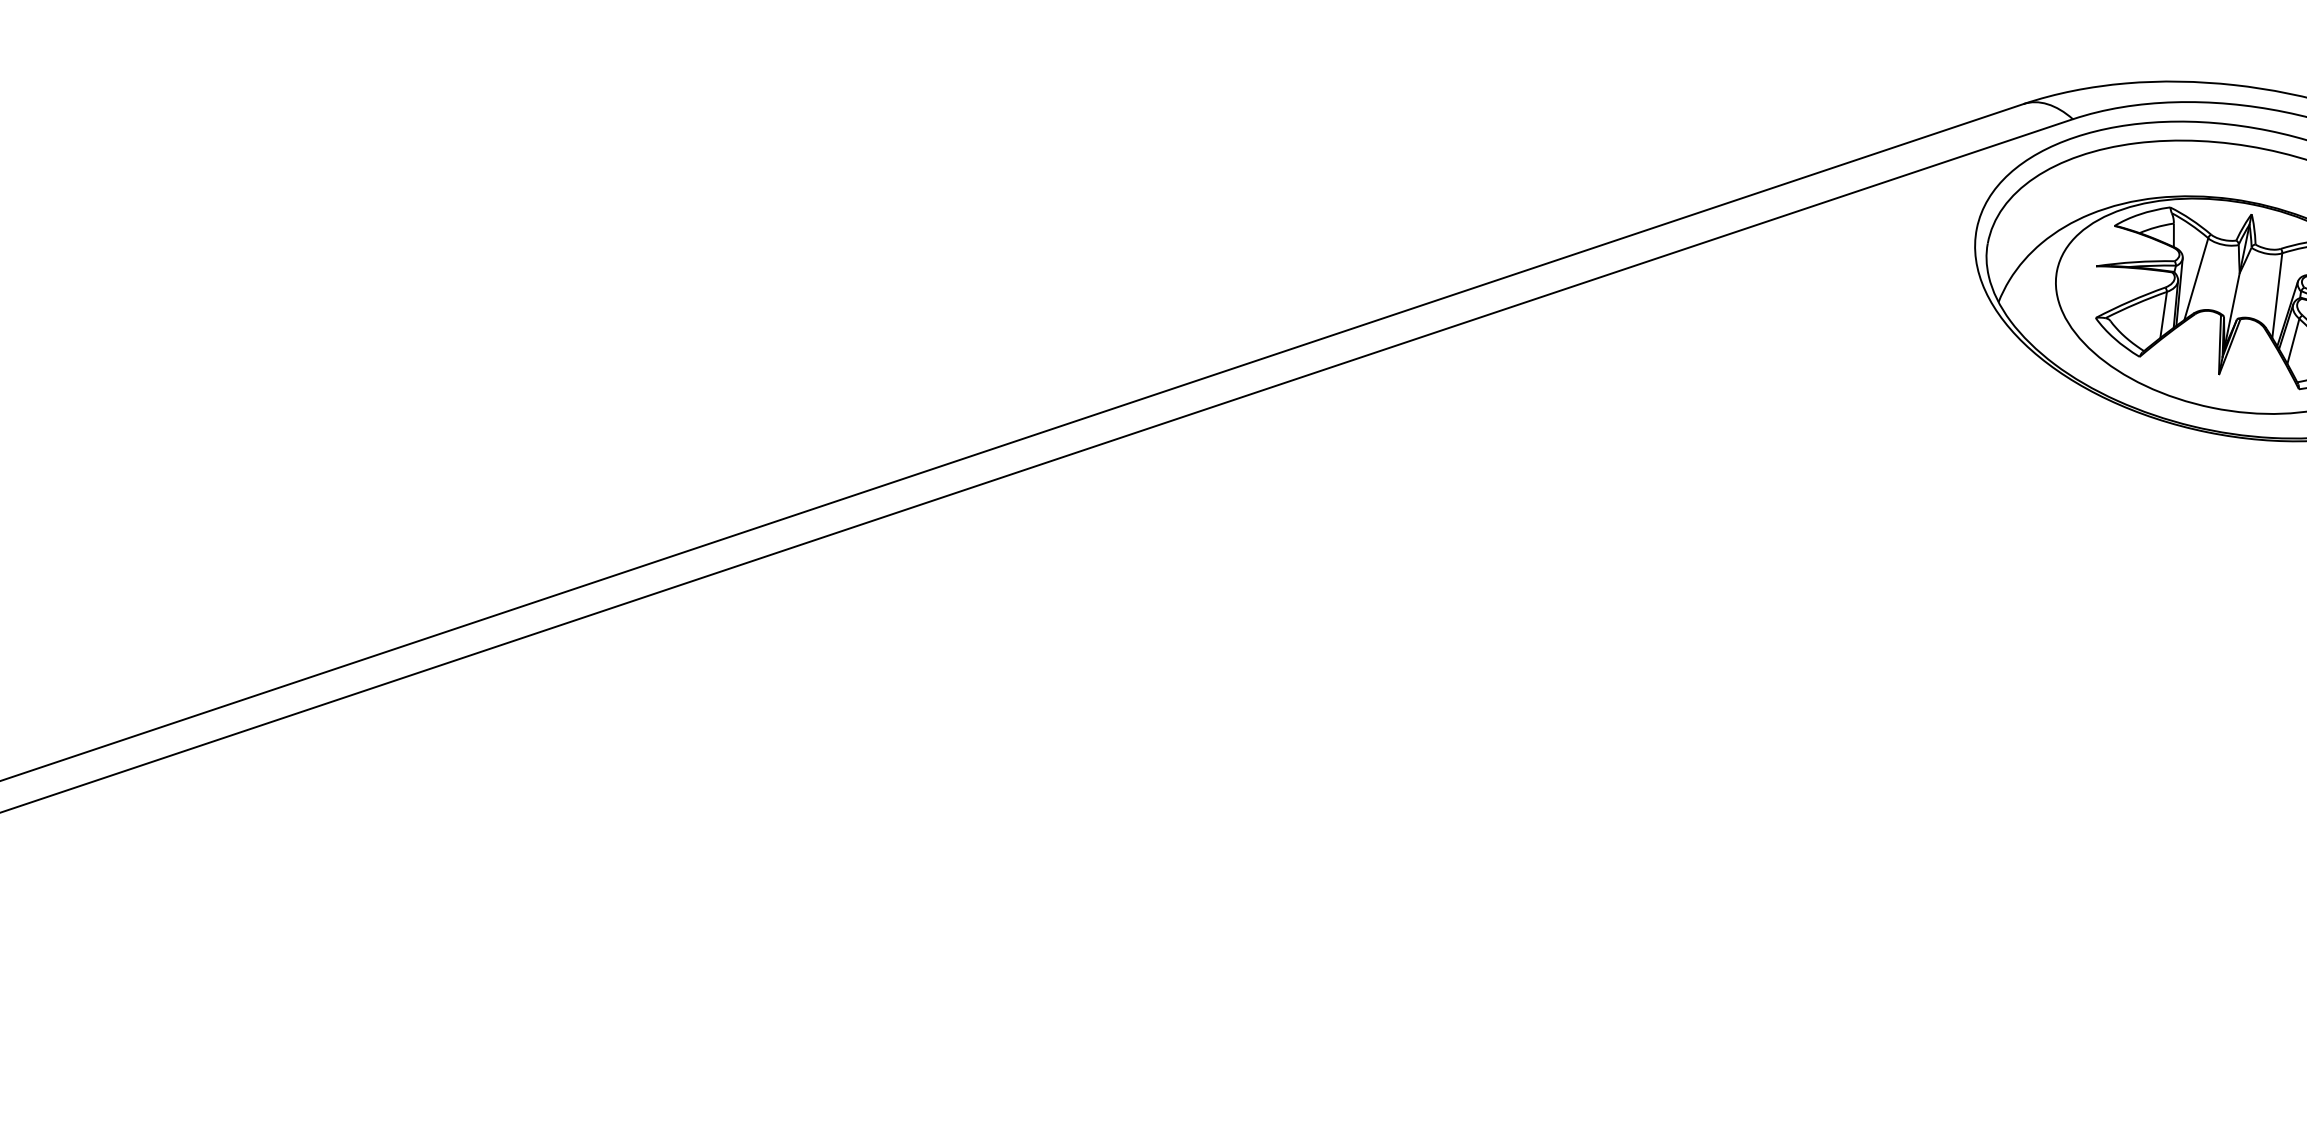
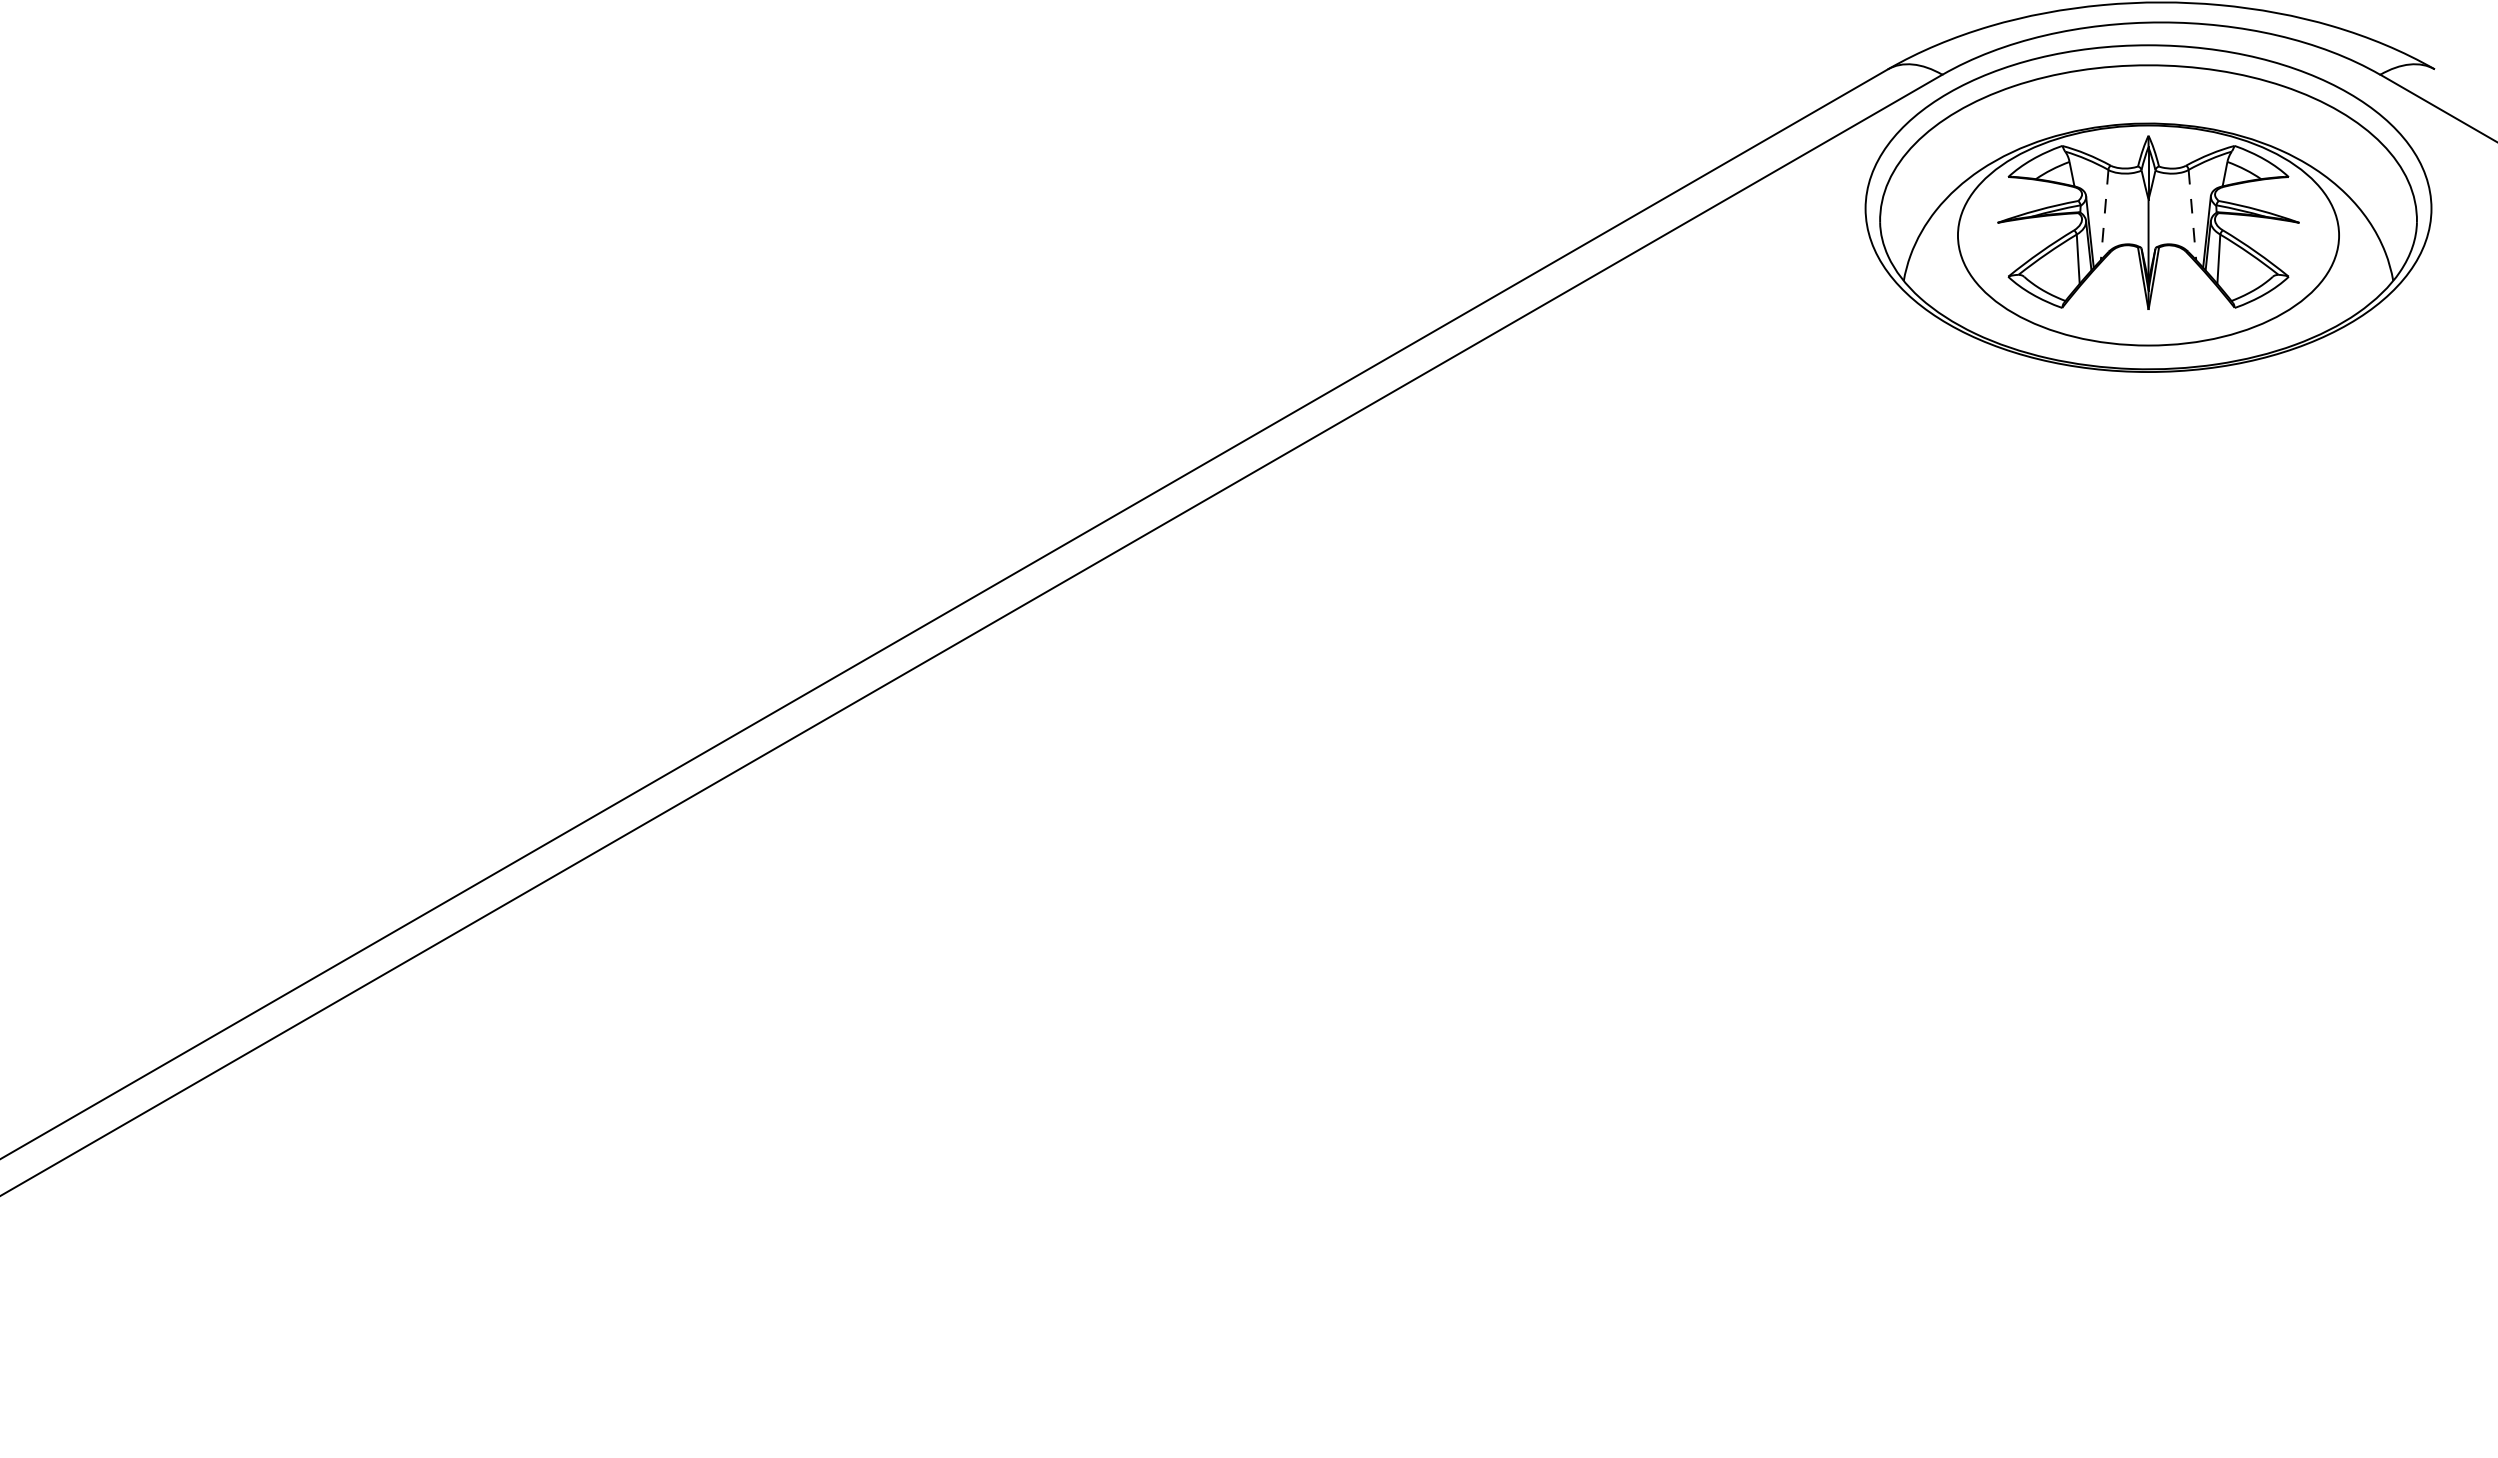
line: (2196, 279) -> (2104, 215), solid -> dashed
line: (2277, 296) -> (2192, 215), solid -> dashed

